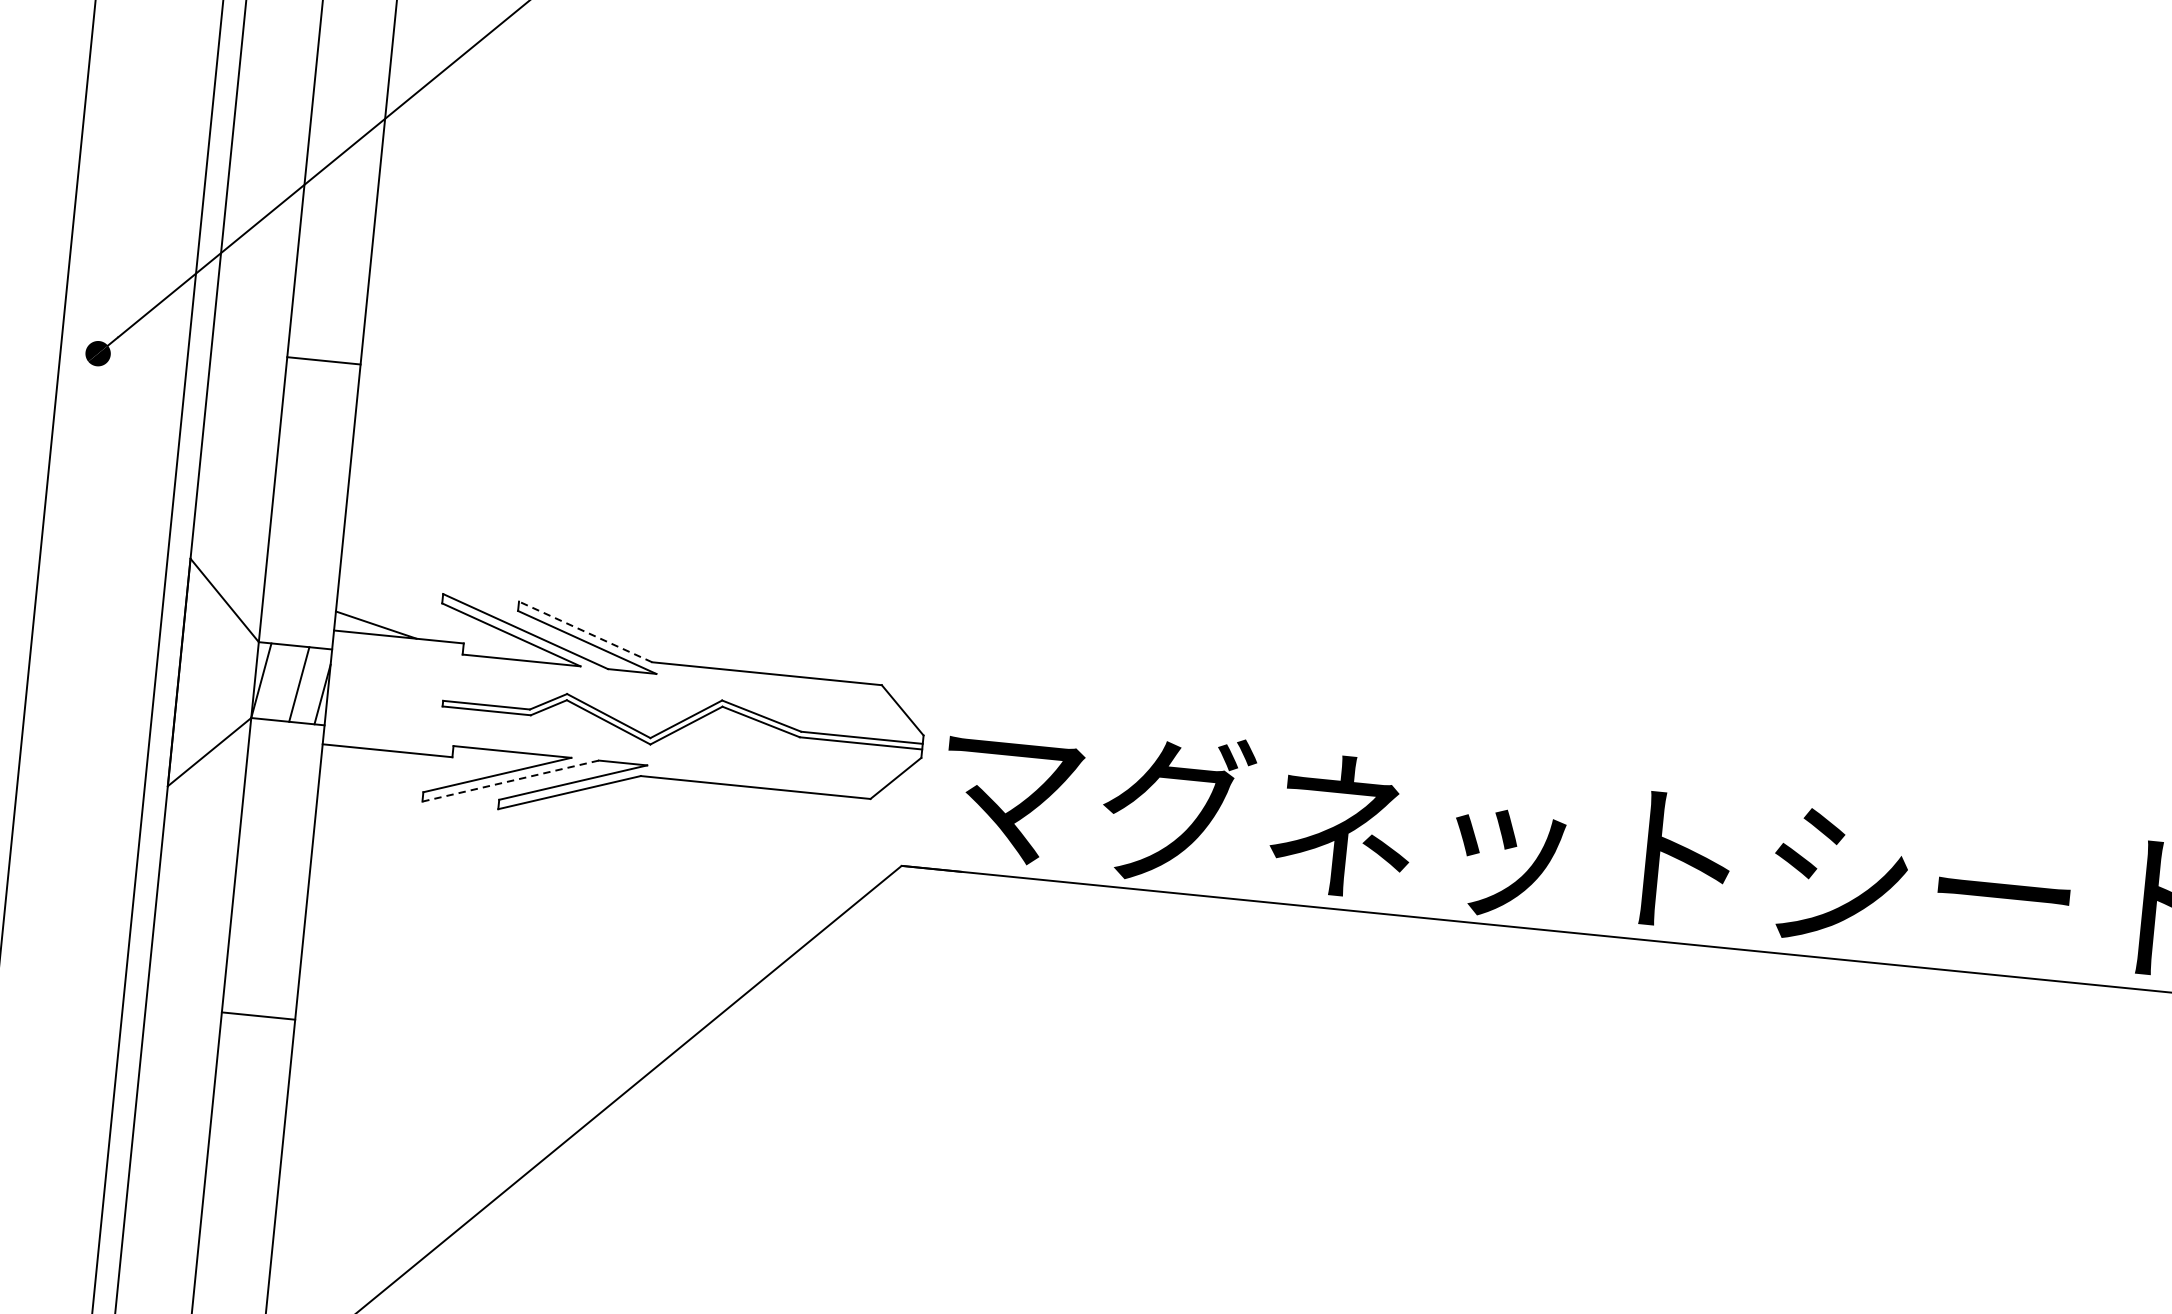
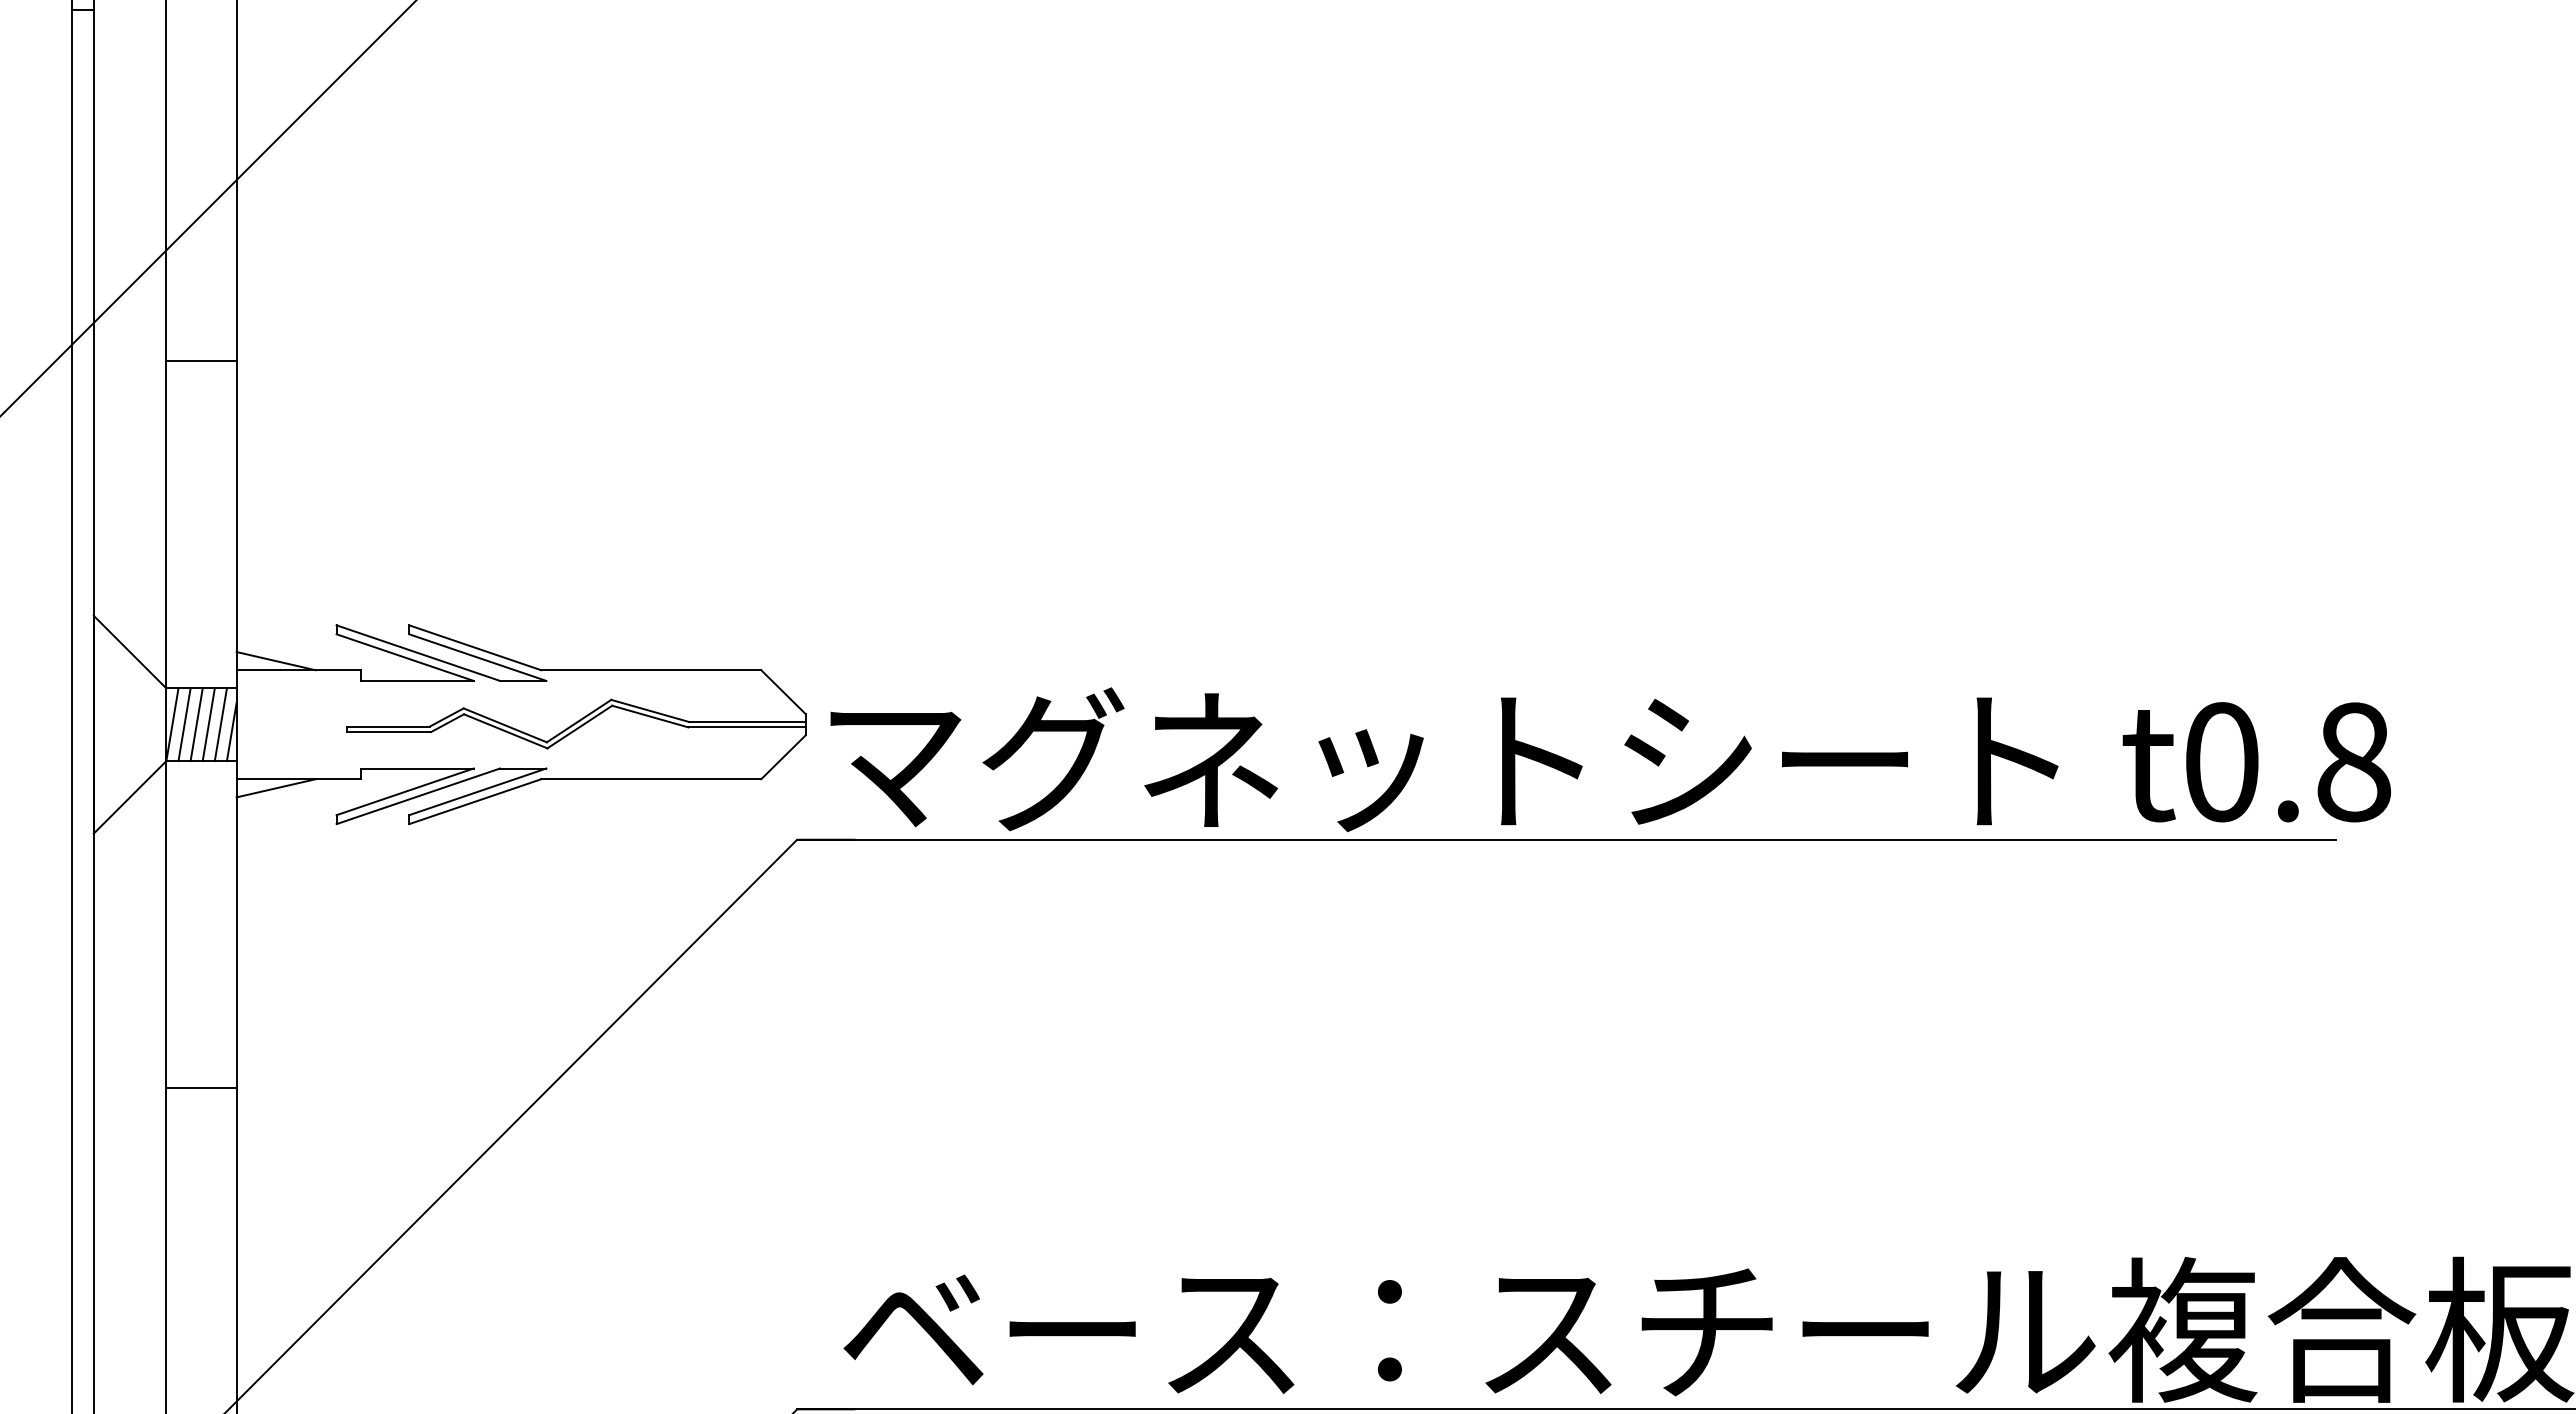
line: (323, 360) -> (201, 361), moved
line: (585, 631) -> (475, 647), dashed -> solid
line: (273, 681) -> (184, 724), added
line: (286, 682) -> (196, 724), added
line: (311, 685) -> (220, 724), added
line: (362, 758) -> (275, 788), added
line: (509, 781) -> (417, 796), dashed -> solid
line: (258, 1015) -> (201, 1087), moved

